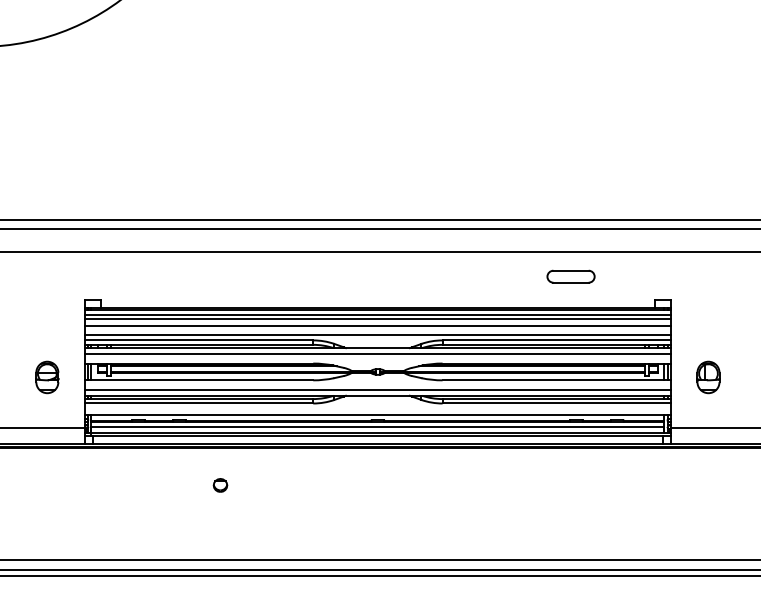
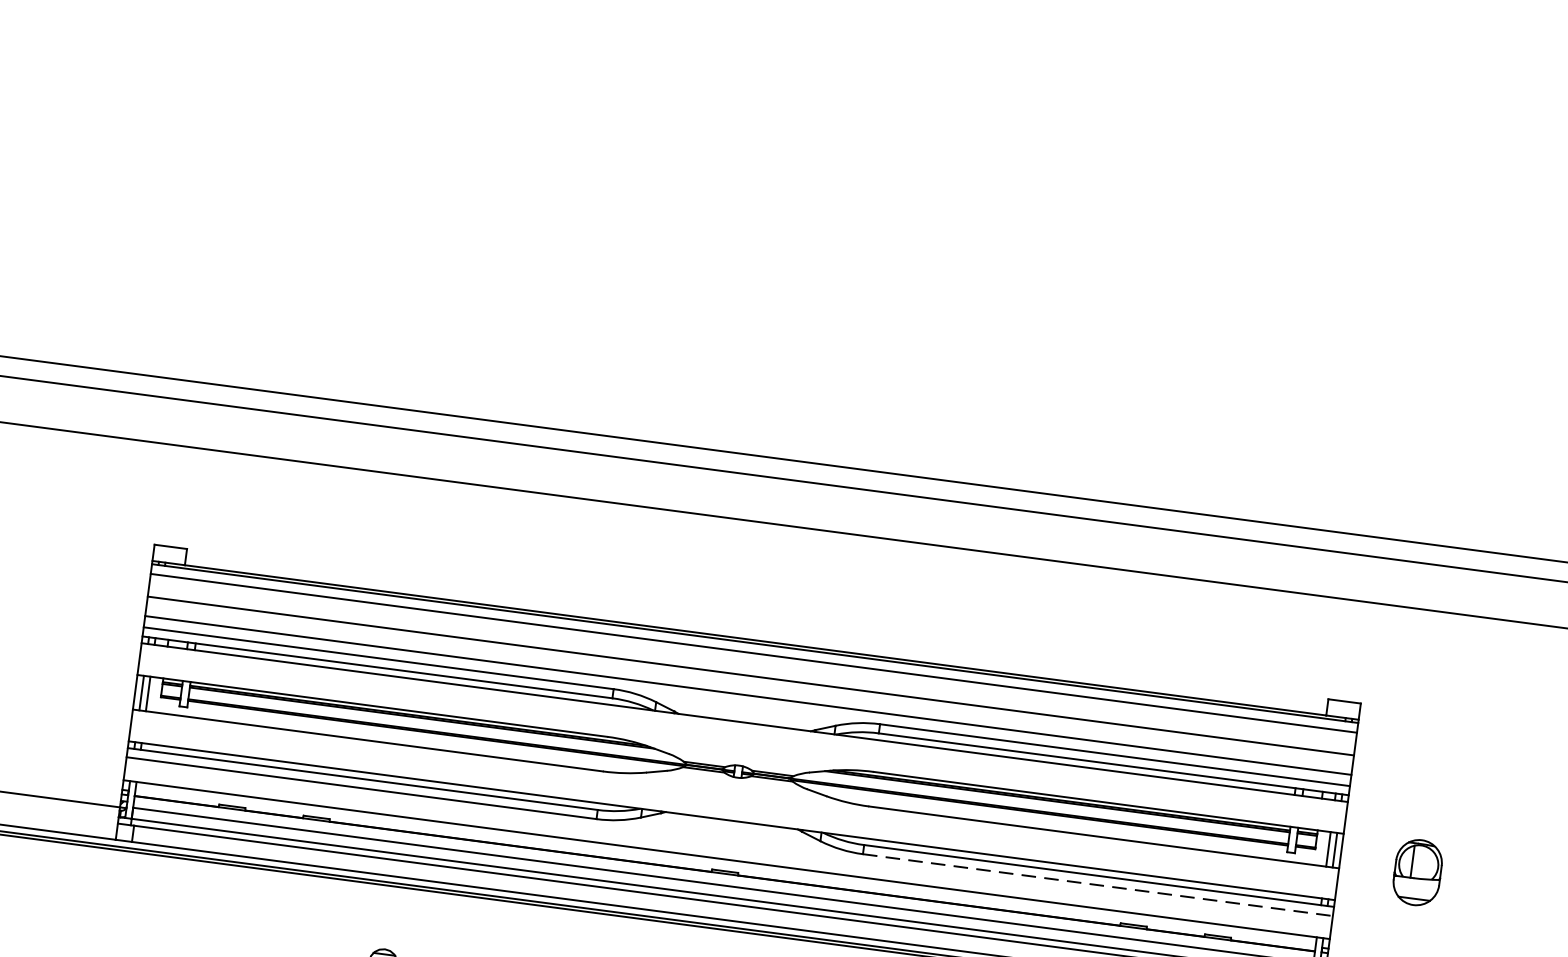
part: (570, 276) -> (1160, 627), removed
line: (377, 319) -> (751, 663), removed
line: (377, 353) -> (742, 733), removed
part: (47, 377) -> (56, 693), removed
line: (377, 390) -> (732, 809), removed
line: (557, 403) -> (1099, 885), solid -> dashed

